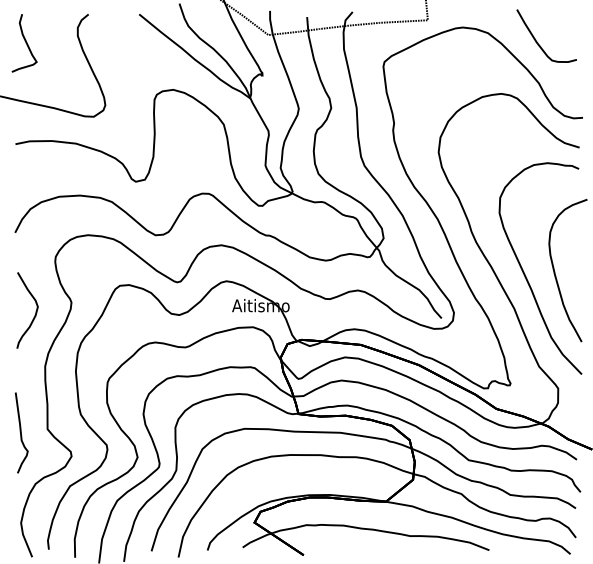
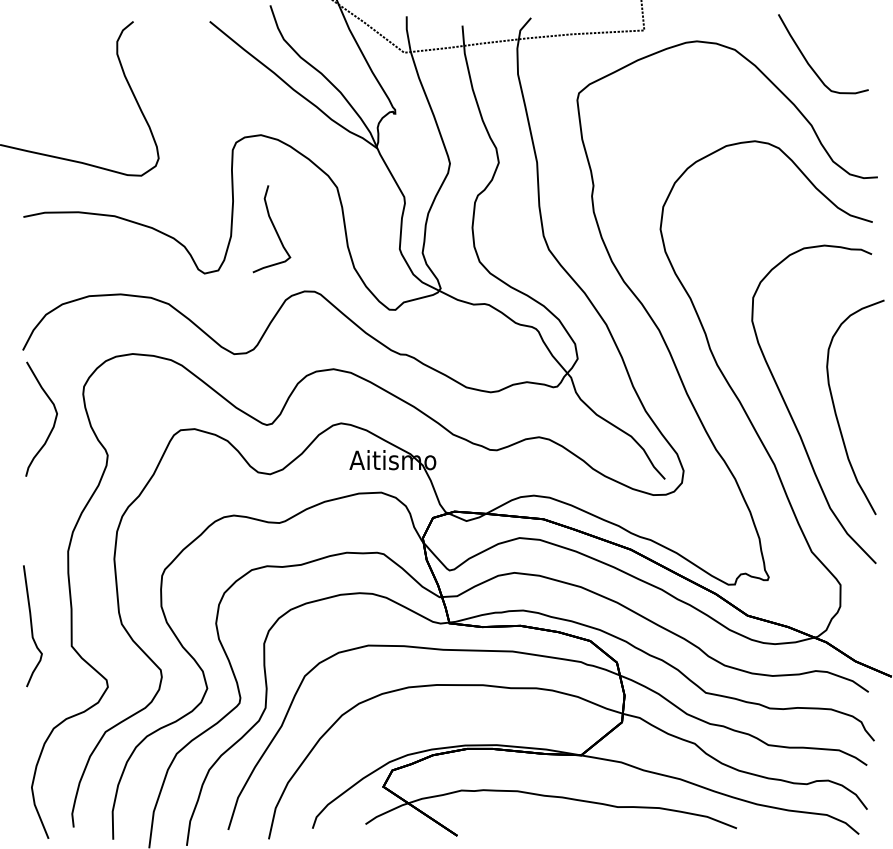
curve: (25, 43) -> (273, 229), moved
curve: (35, 311) -> (53, 420), moved
curve: (21, 432) -> (32, 625), moved

